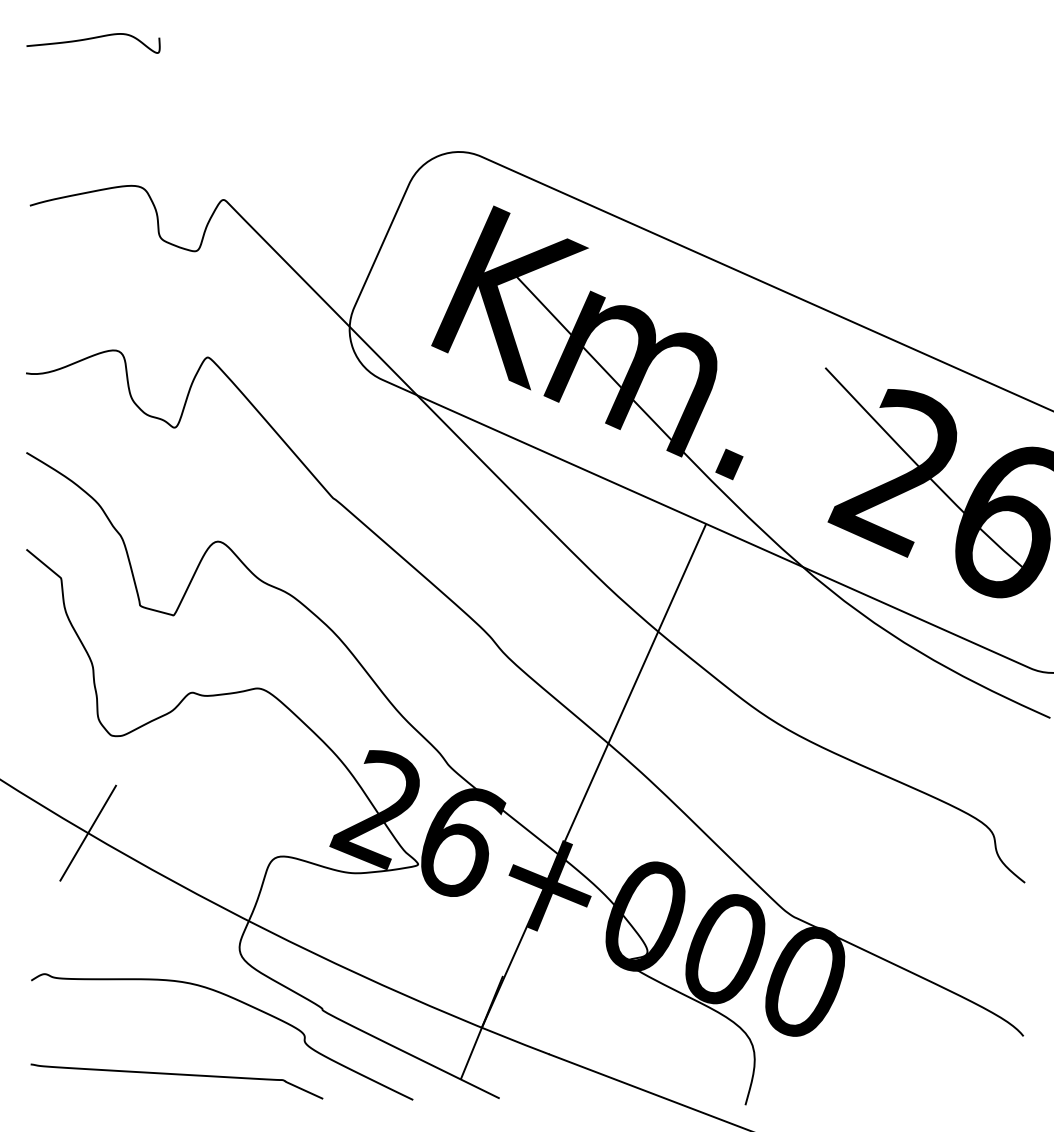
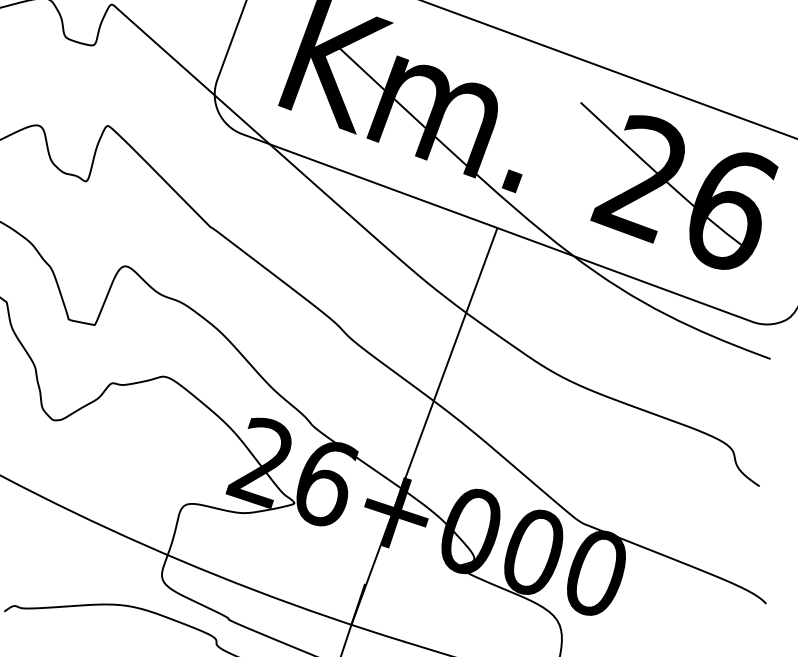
line: (88, 832) -> (40, 495), removed

